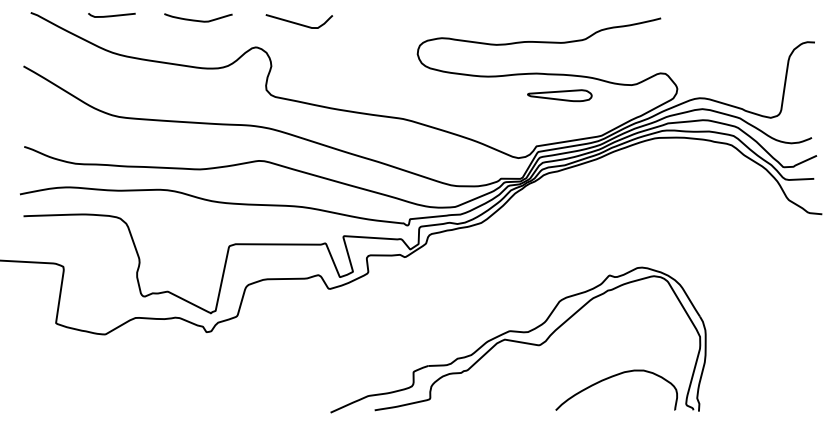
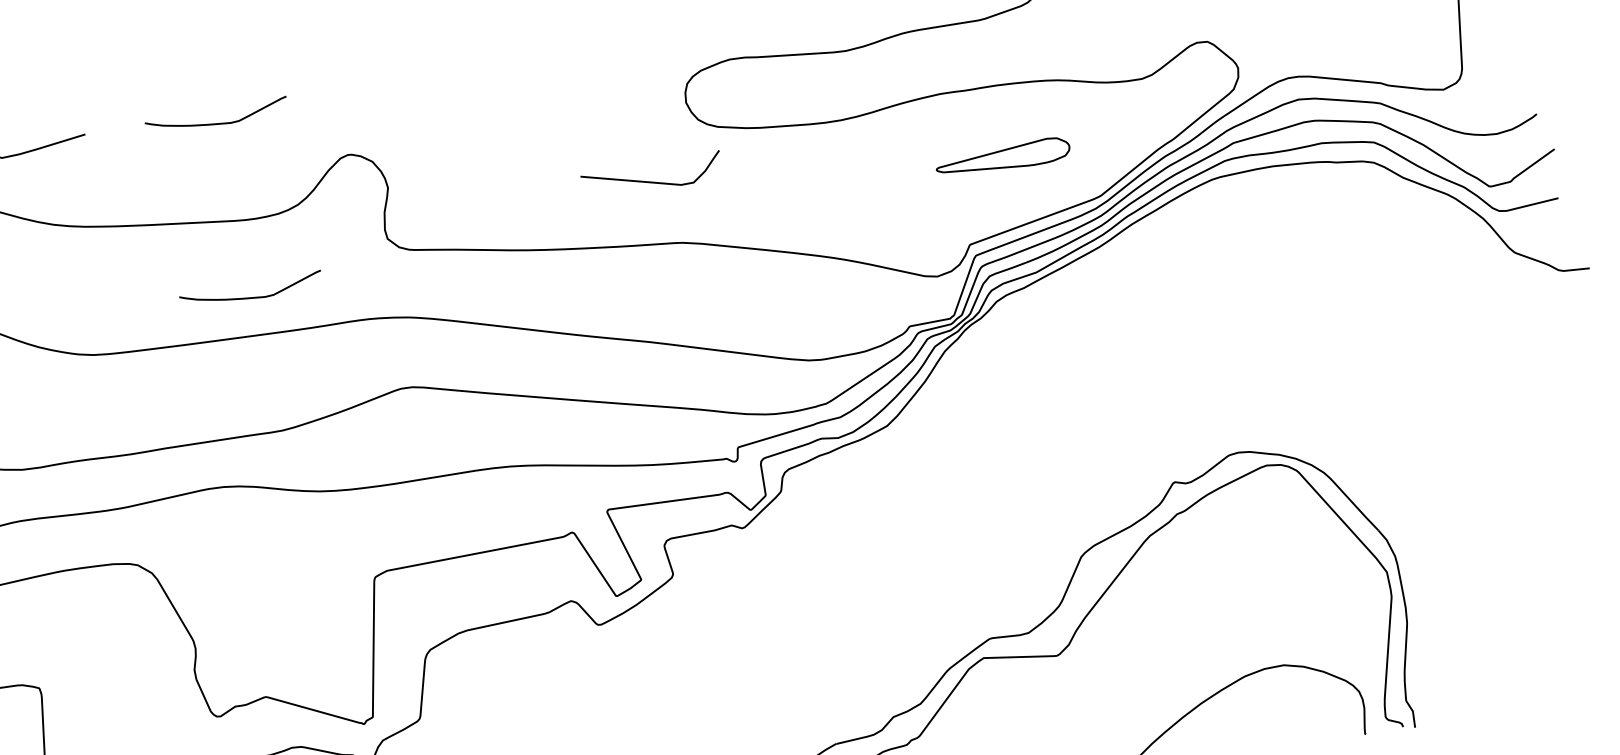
curve: (299, 23) -> (653, 180), moved
part: (559, 95) -> (1002, 159), moved
curve: (198, 104) -> (252, 296), added

